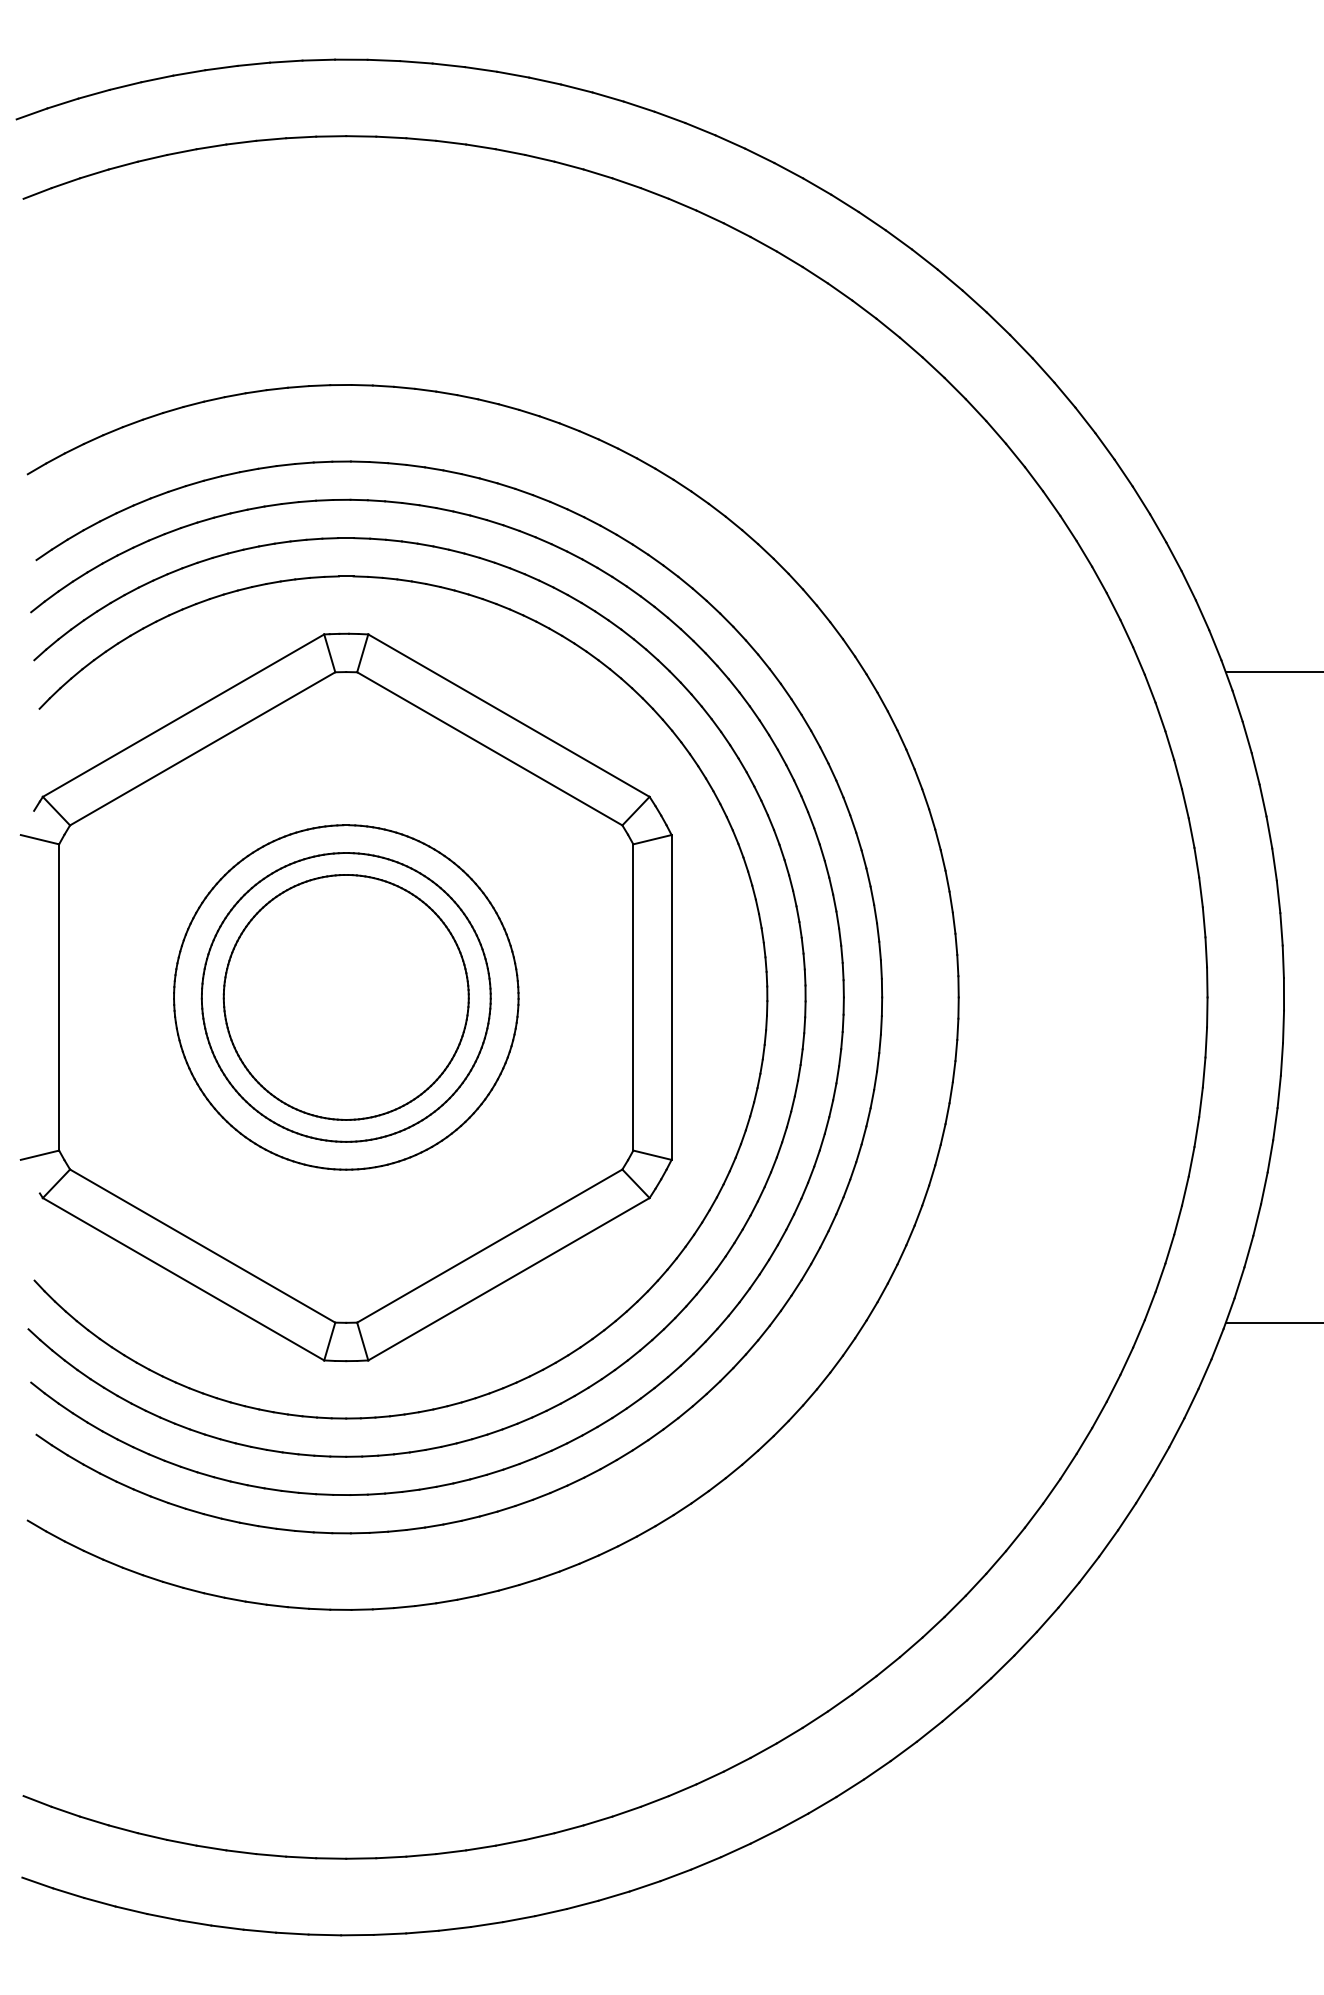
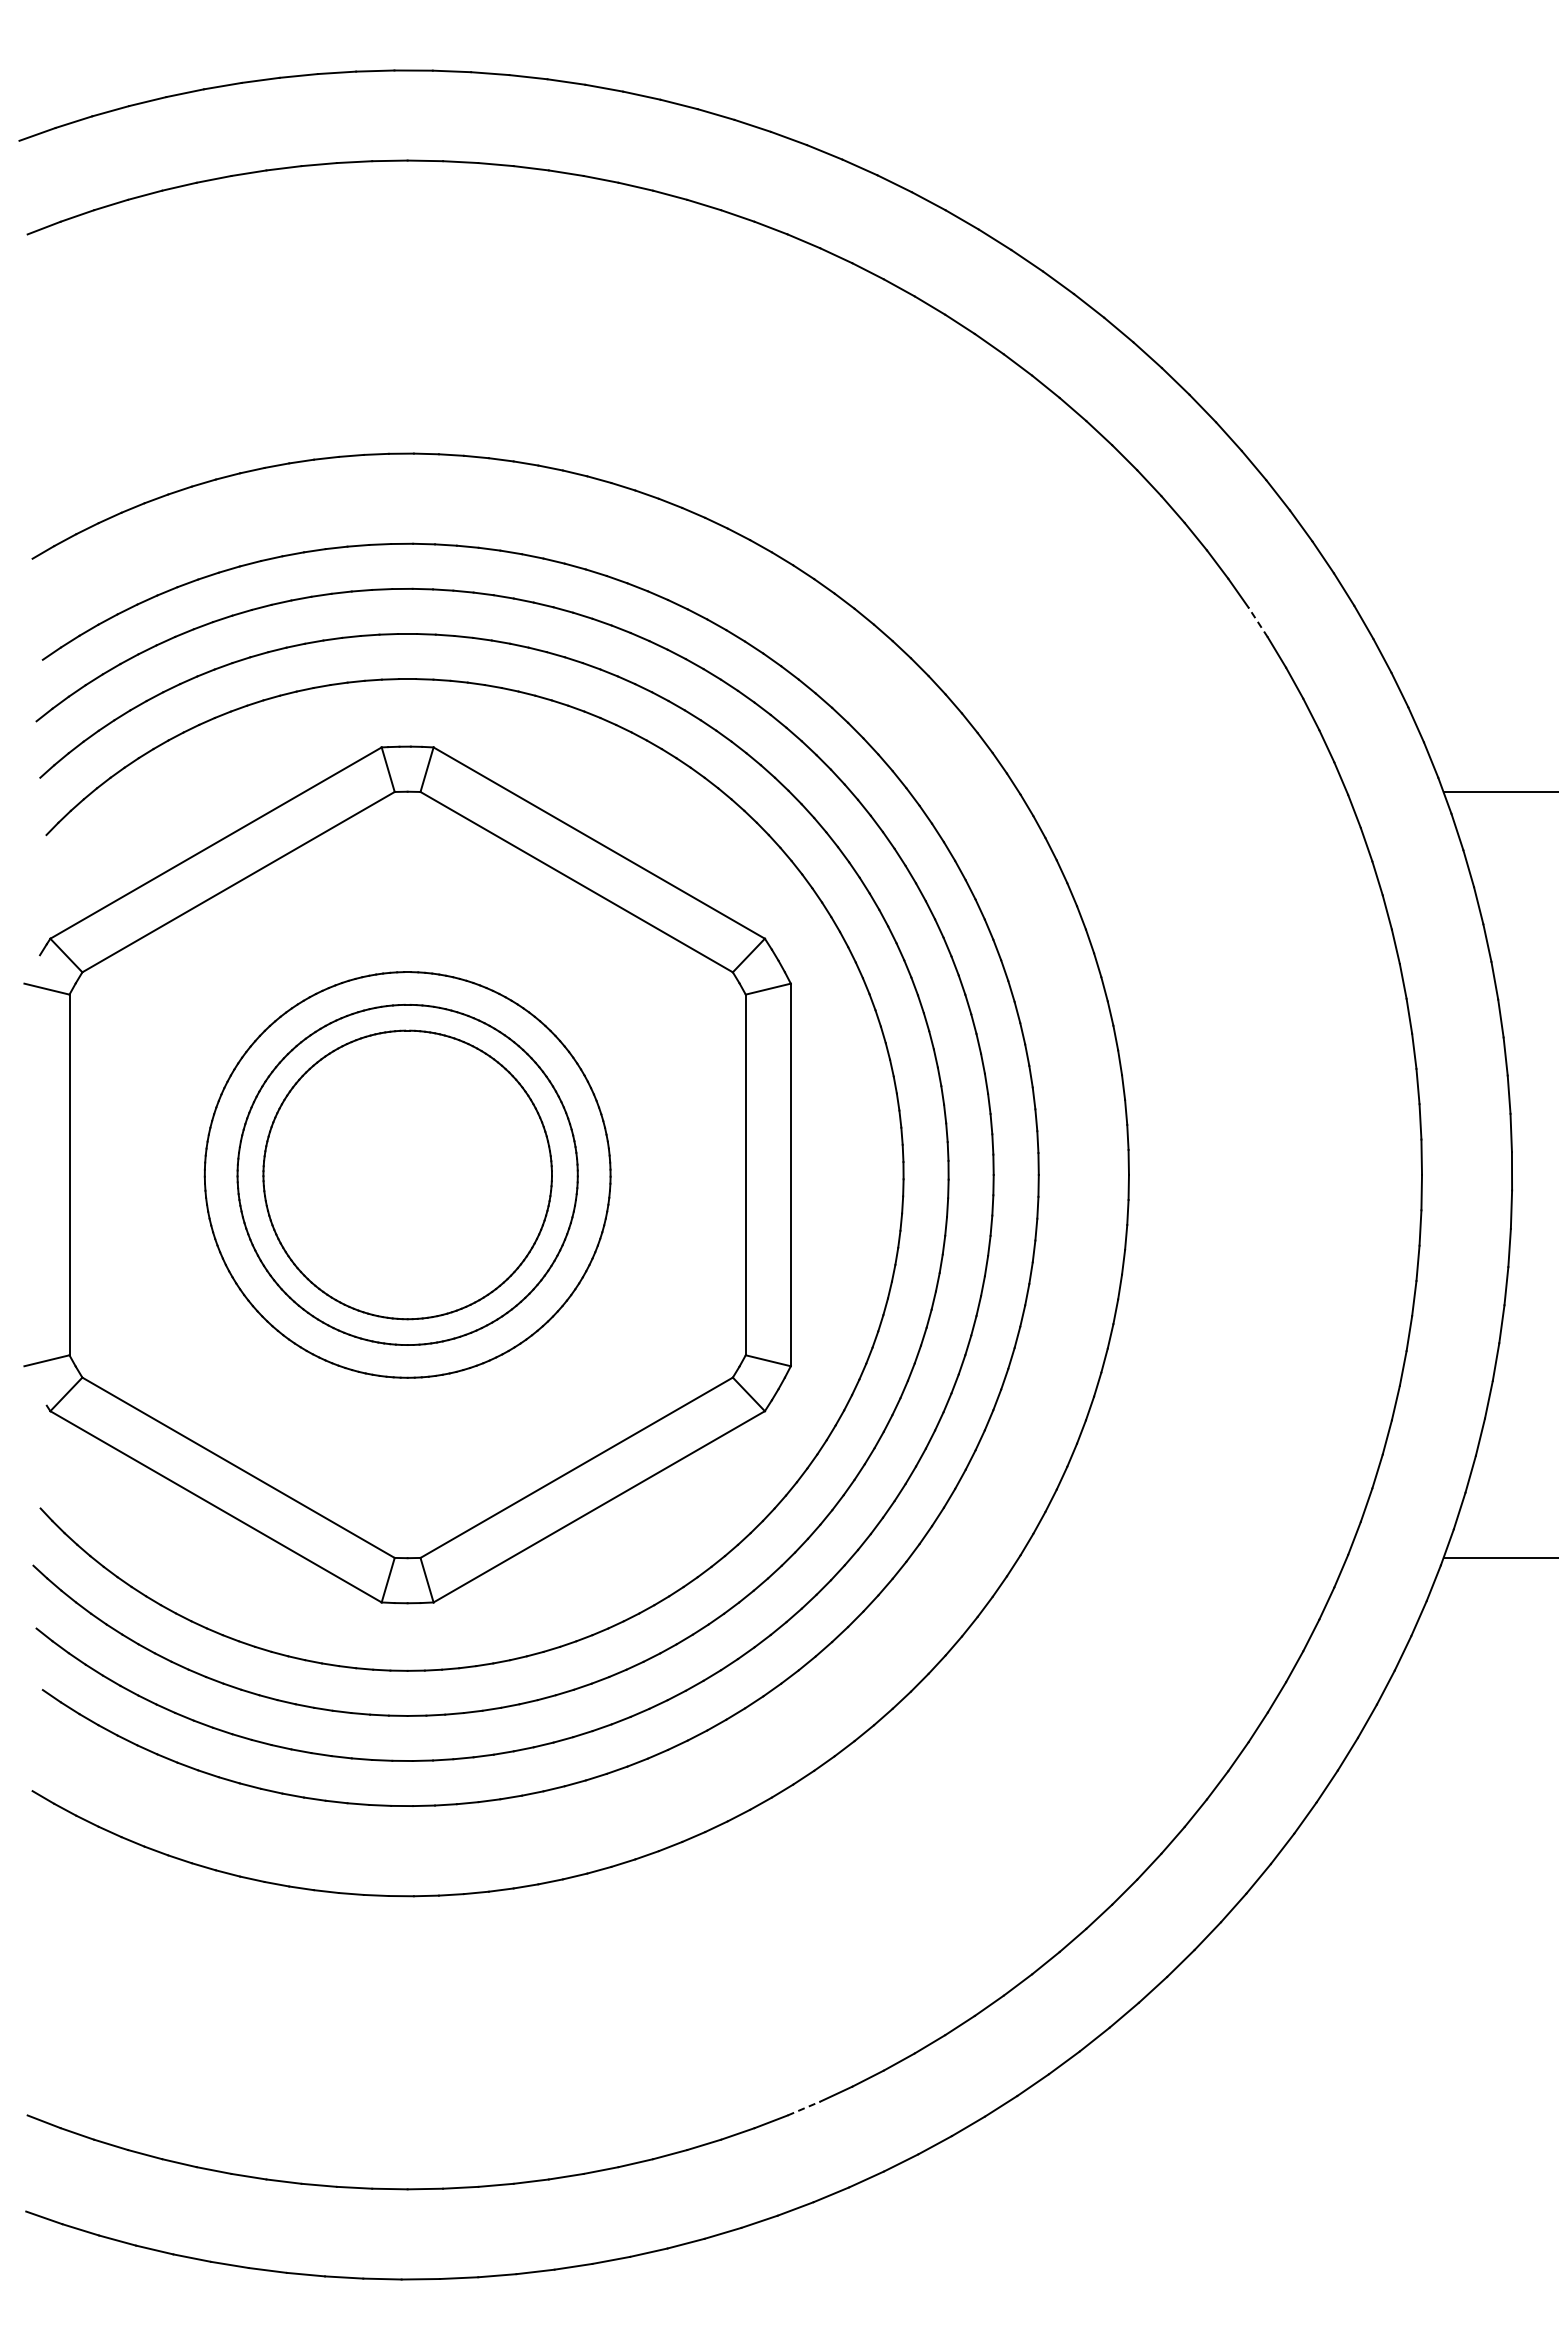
line: (1068, 528) -> (1258, 622), solid -> dashed
line: (682, 1790) -> (803, 2108), solid -> dashed

